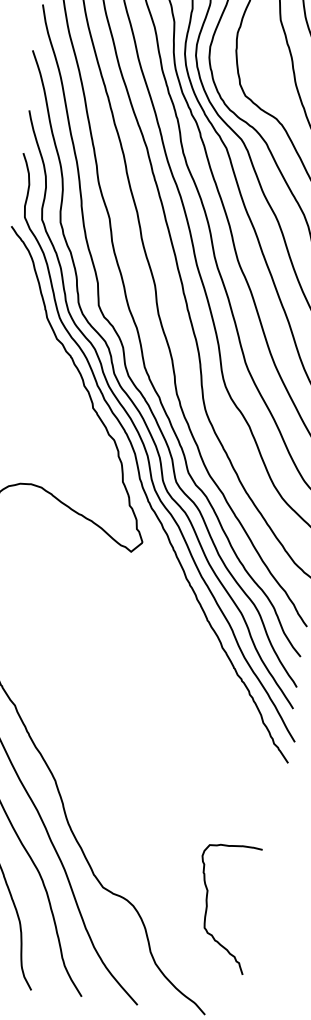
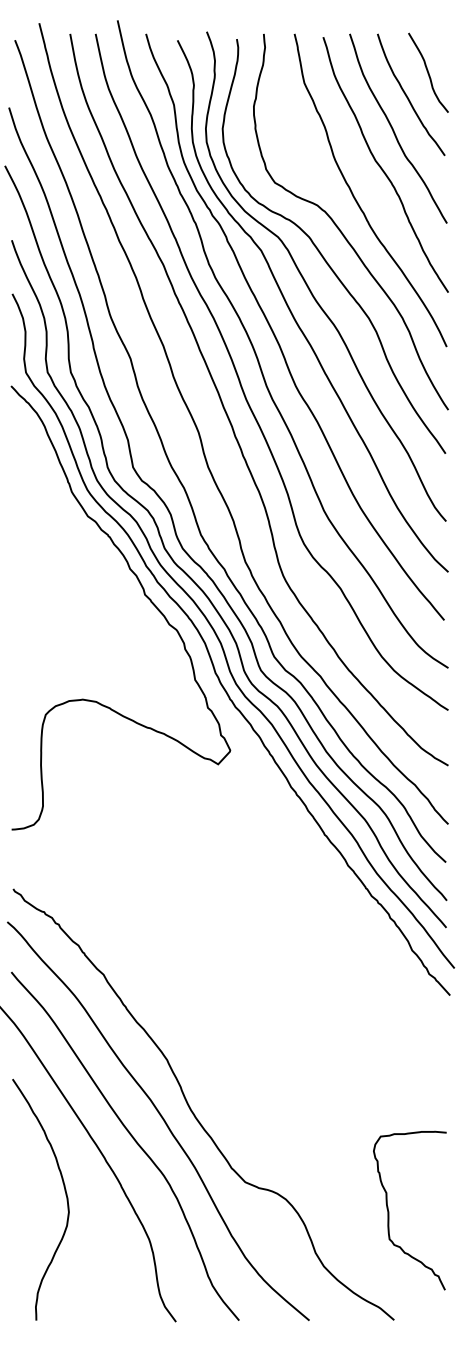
curve: (207, 905) -> (389, 1211), moved

